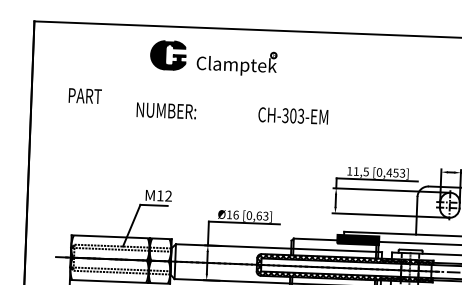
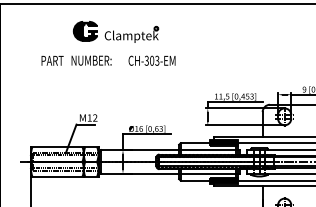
part: (212, 57) -> (115, 31), moved
text: (85, 95) -> (52, 60), moved
text: (292, 115) -> (151, 60), moved

